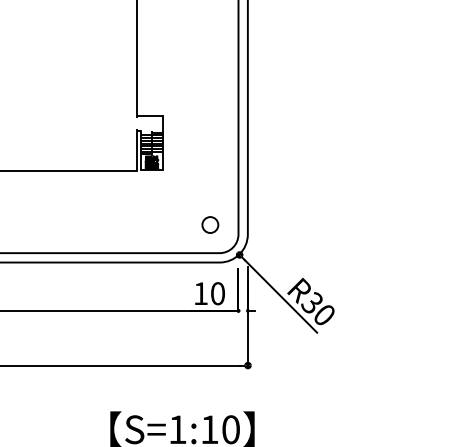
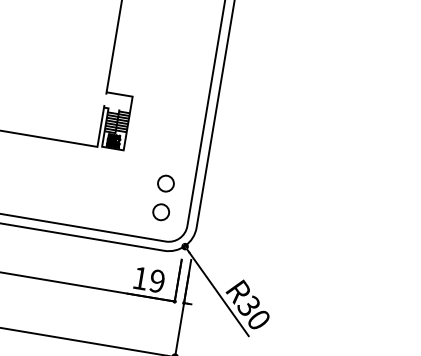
part: (210, 195) -> (166, 183), added
text: (217, 293) -> (156, 280), 10 -> 19

